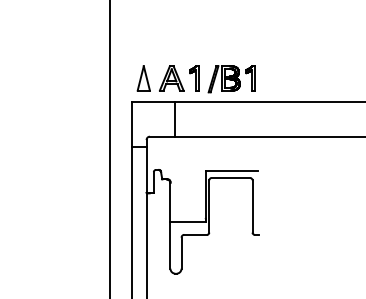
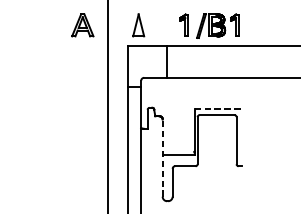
part: (171, 78) -> (82, 25), moved
line: (232, 171) -> (218, 109), solid -> dashed
line: (170, 225) -> (162, 157), solid -> dashed

